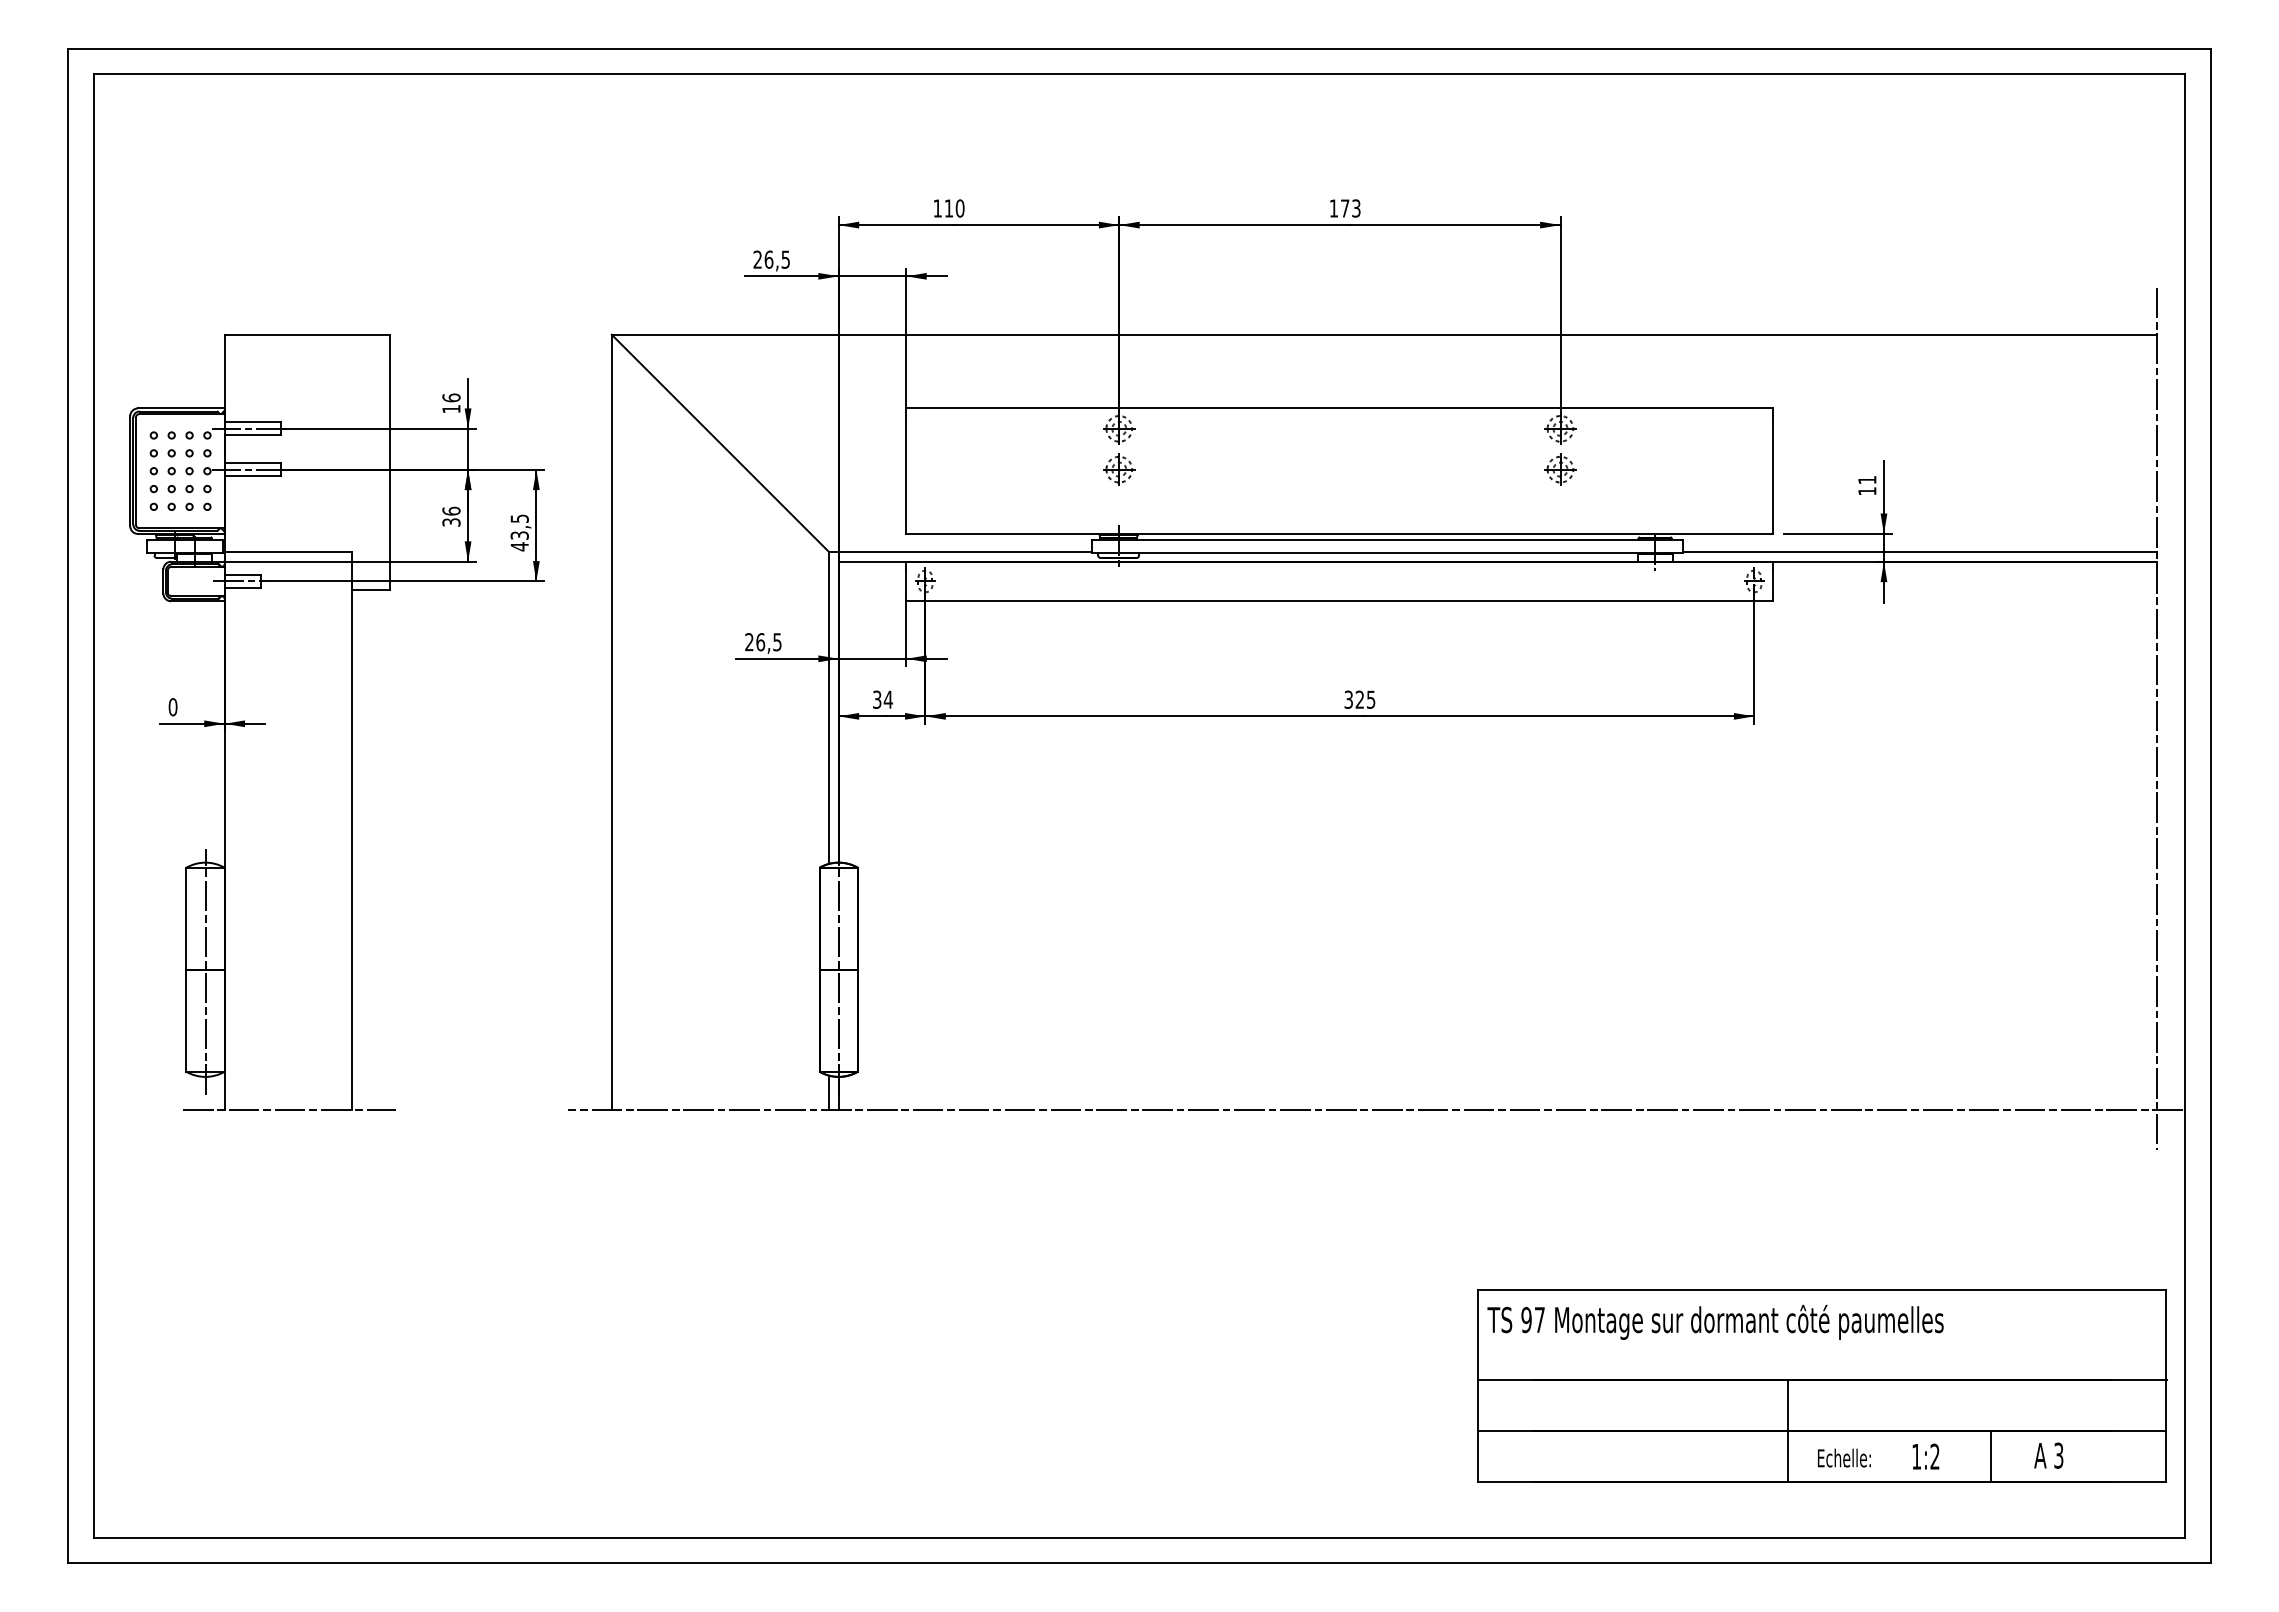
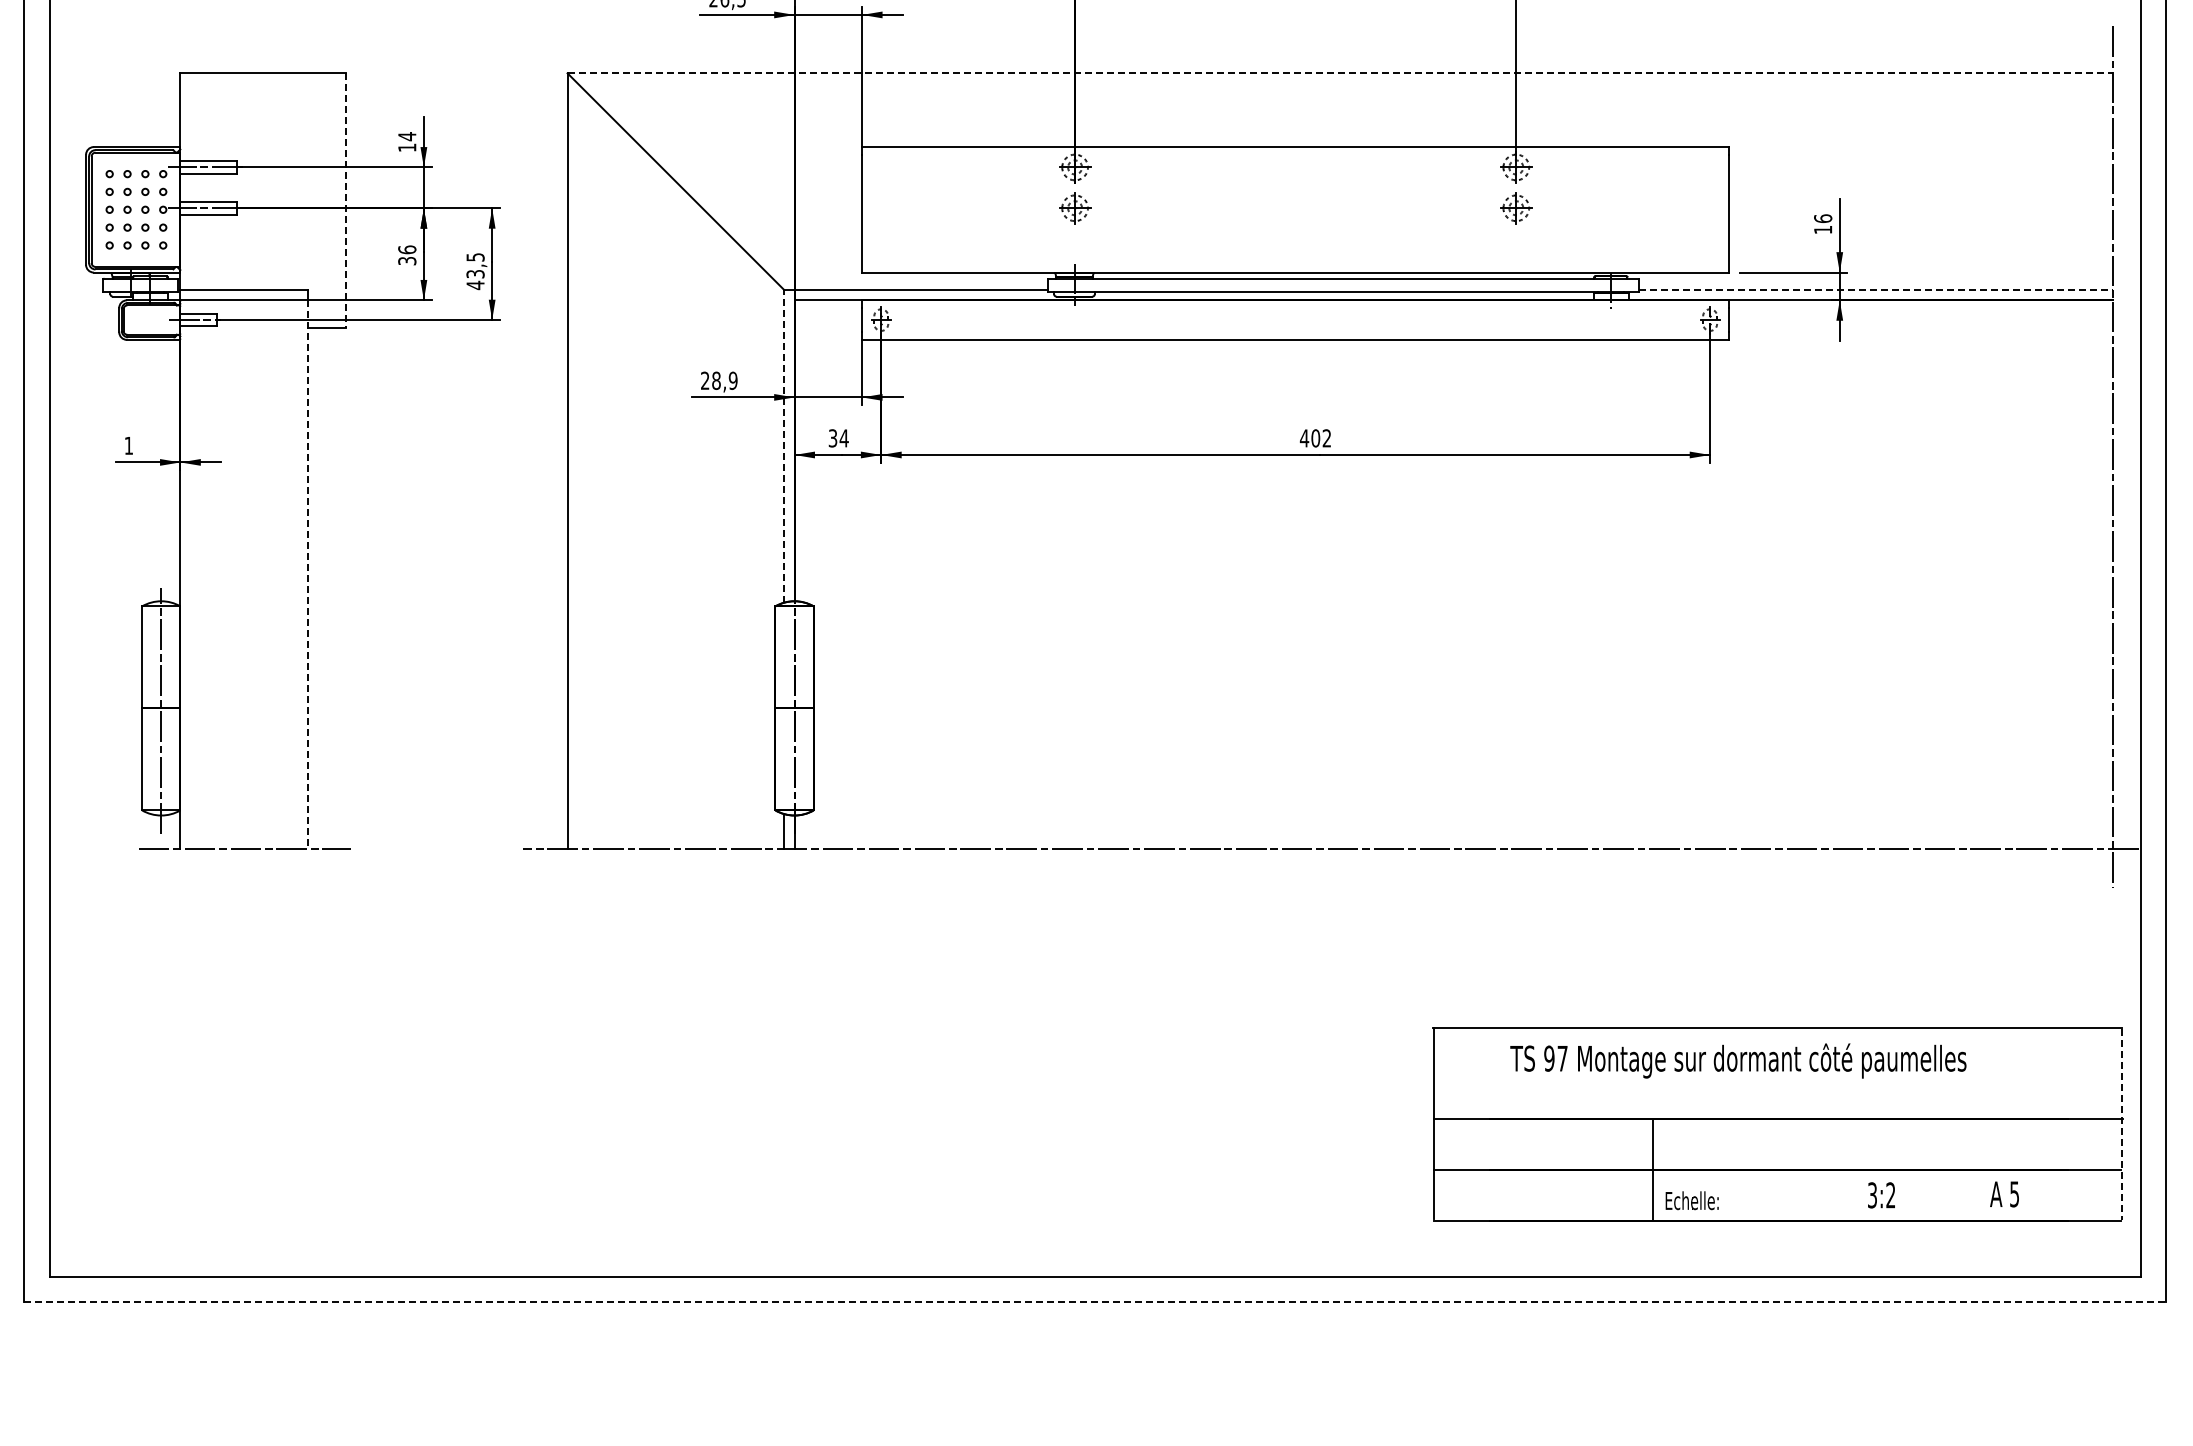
line: (1384, 334) -> (1340, 73), solid -> dashed
text: (451, 397) -> (407, 136), 16 -> 14
line: (390, 462) -> (346, 201), solid -> dashed
text: (1867, 479) -> (1823, 218), 11 -> 16
line: (1920, 551) -> (1876, 290), solid -> dashed
text: (768, 642) -> (724, 381), 26,5 -> 28,9
text: (1359, 699) -> (1315, 438), 325 -> 402
text: (172, 707) -> (128, 446), 0 -> 1
line: (828, 707) -> (784, 446), solid -> dashed
line: (352, 836) -> (308, 575), solid -> dashed
text: (1715, 1321) -> (1738, 1060), moved
line: (2166, 1386) -> (2122, 1125), solid -> dashed
line: (1787, 1431) -> (1652, 1170), moved
text: (2058, 1454) -> (2014, 1193), 3 -> 5
text: (1916, 1456) -> (1872, 1195), 1:2 -> 3:2
line: (1991, 1456) -> (1947, 1195), removed
text: (1844, 1457) -> (1692, 1200), moved
line: (1139, 1563) -> (1095, 1302), solid -> dashed

